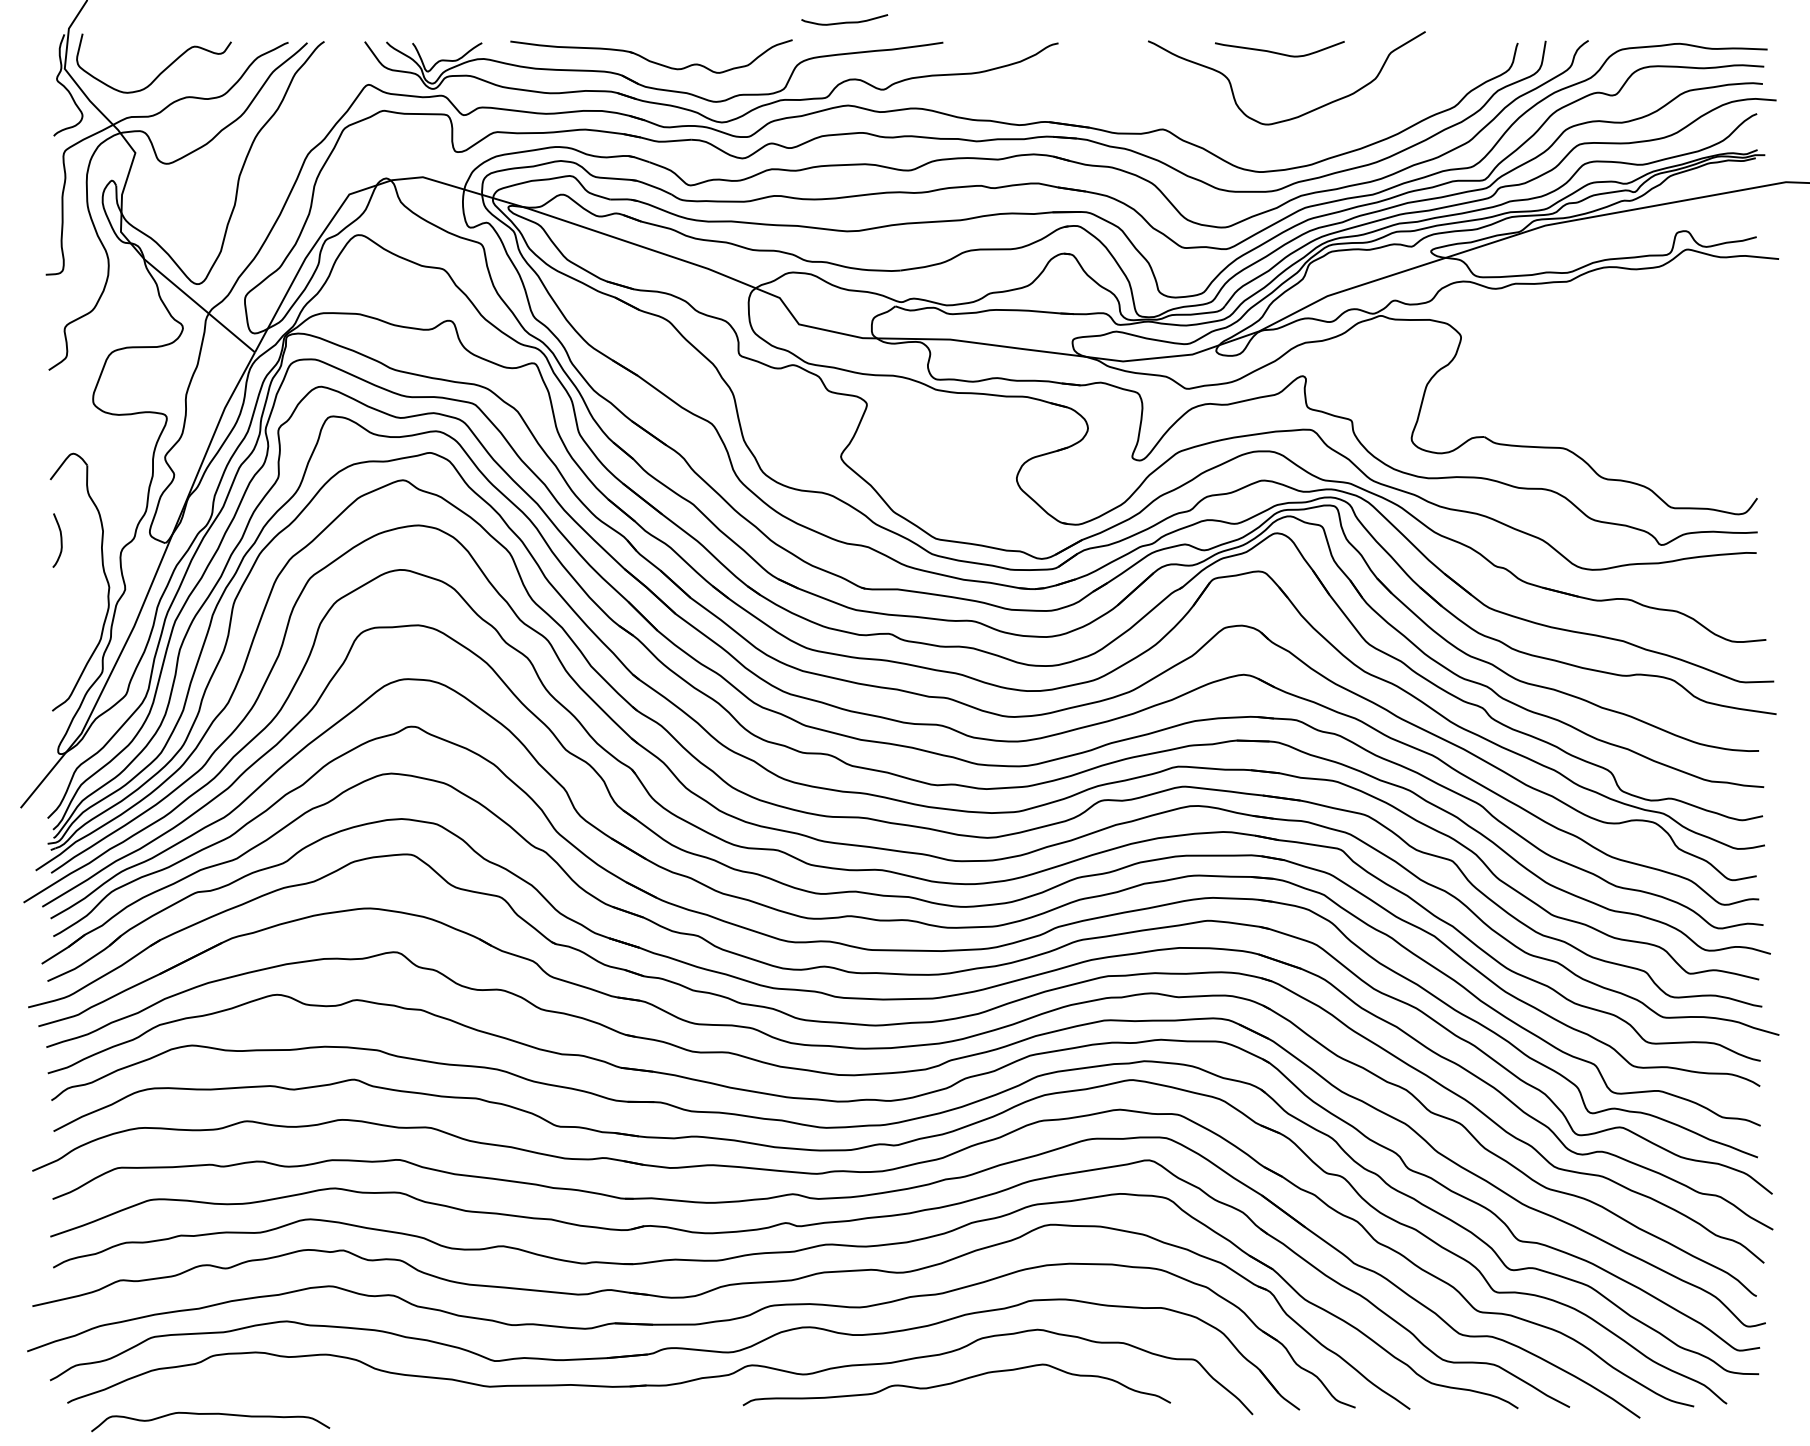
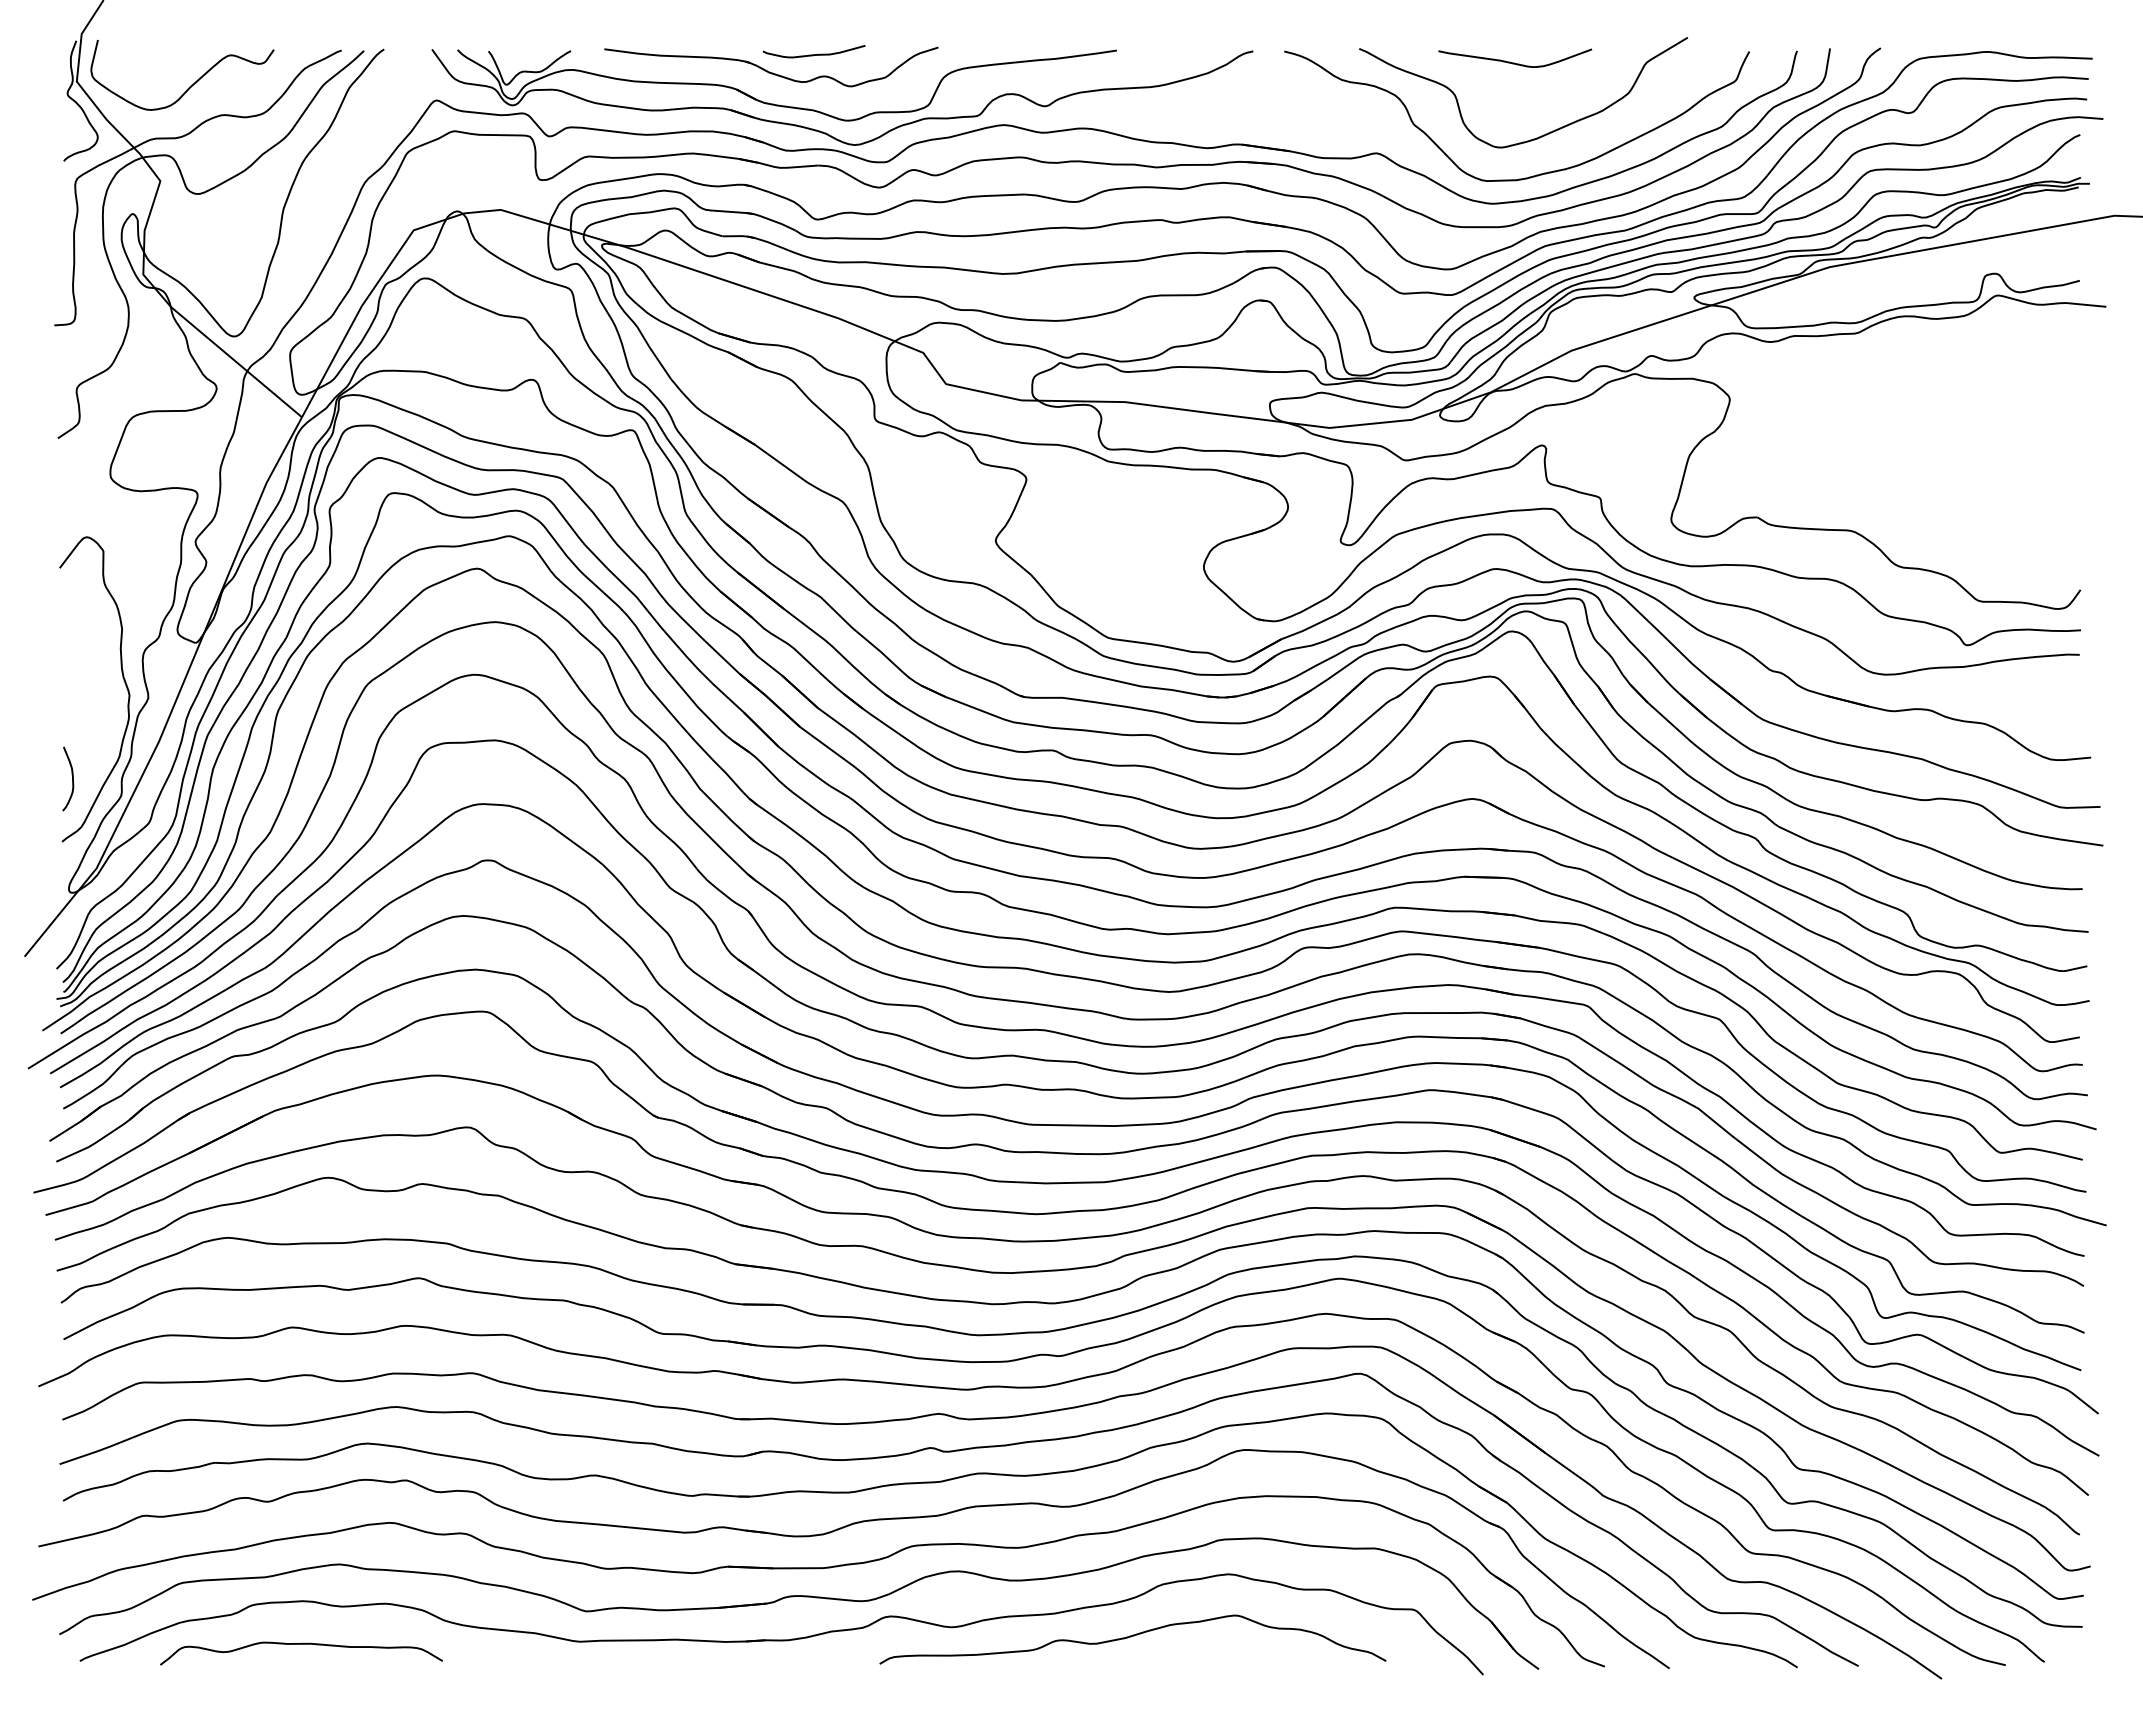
curve: (844, 22) -> (813, 54), moved
curve: (1294, 148) -> (1532, 175), added
curve: (61, 540) -> (72, 778), moved
curve: (210, 1414) -> (301, 1644), moved

